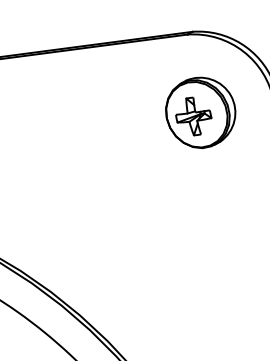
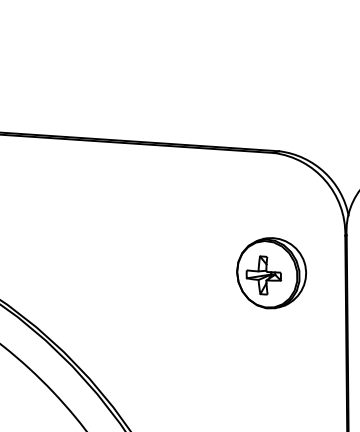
part: (200, 113) -> (271, 273), moved

